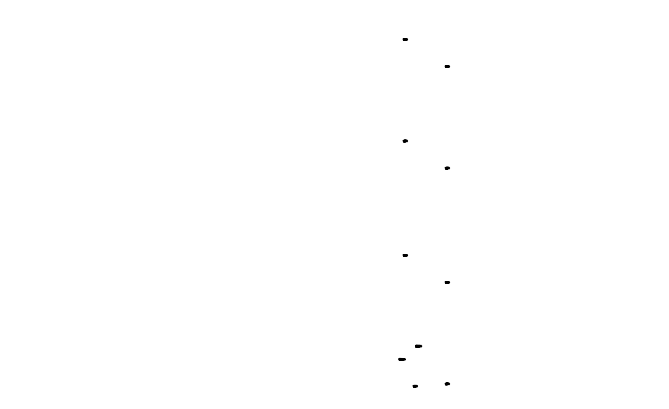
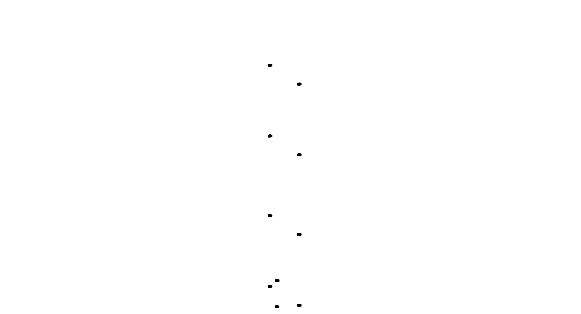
part: (410, 352) -> (273, 283), size x0.62

